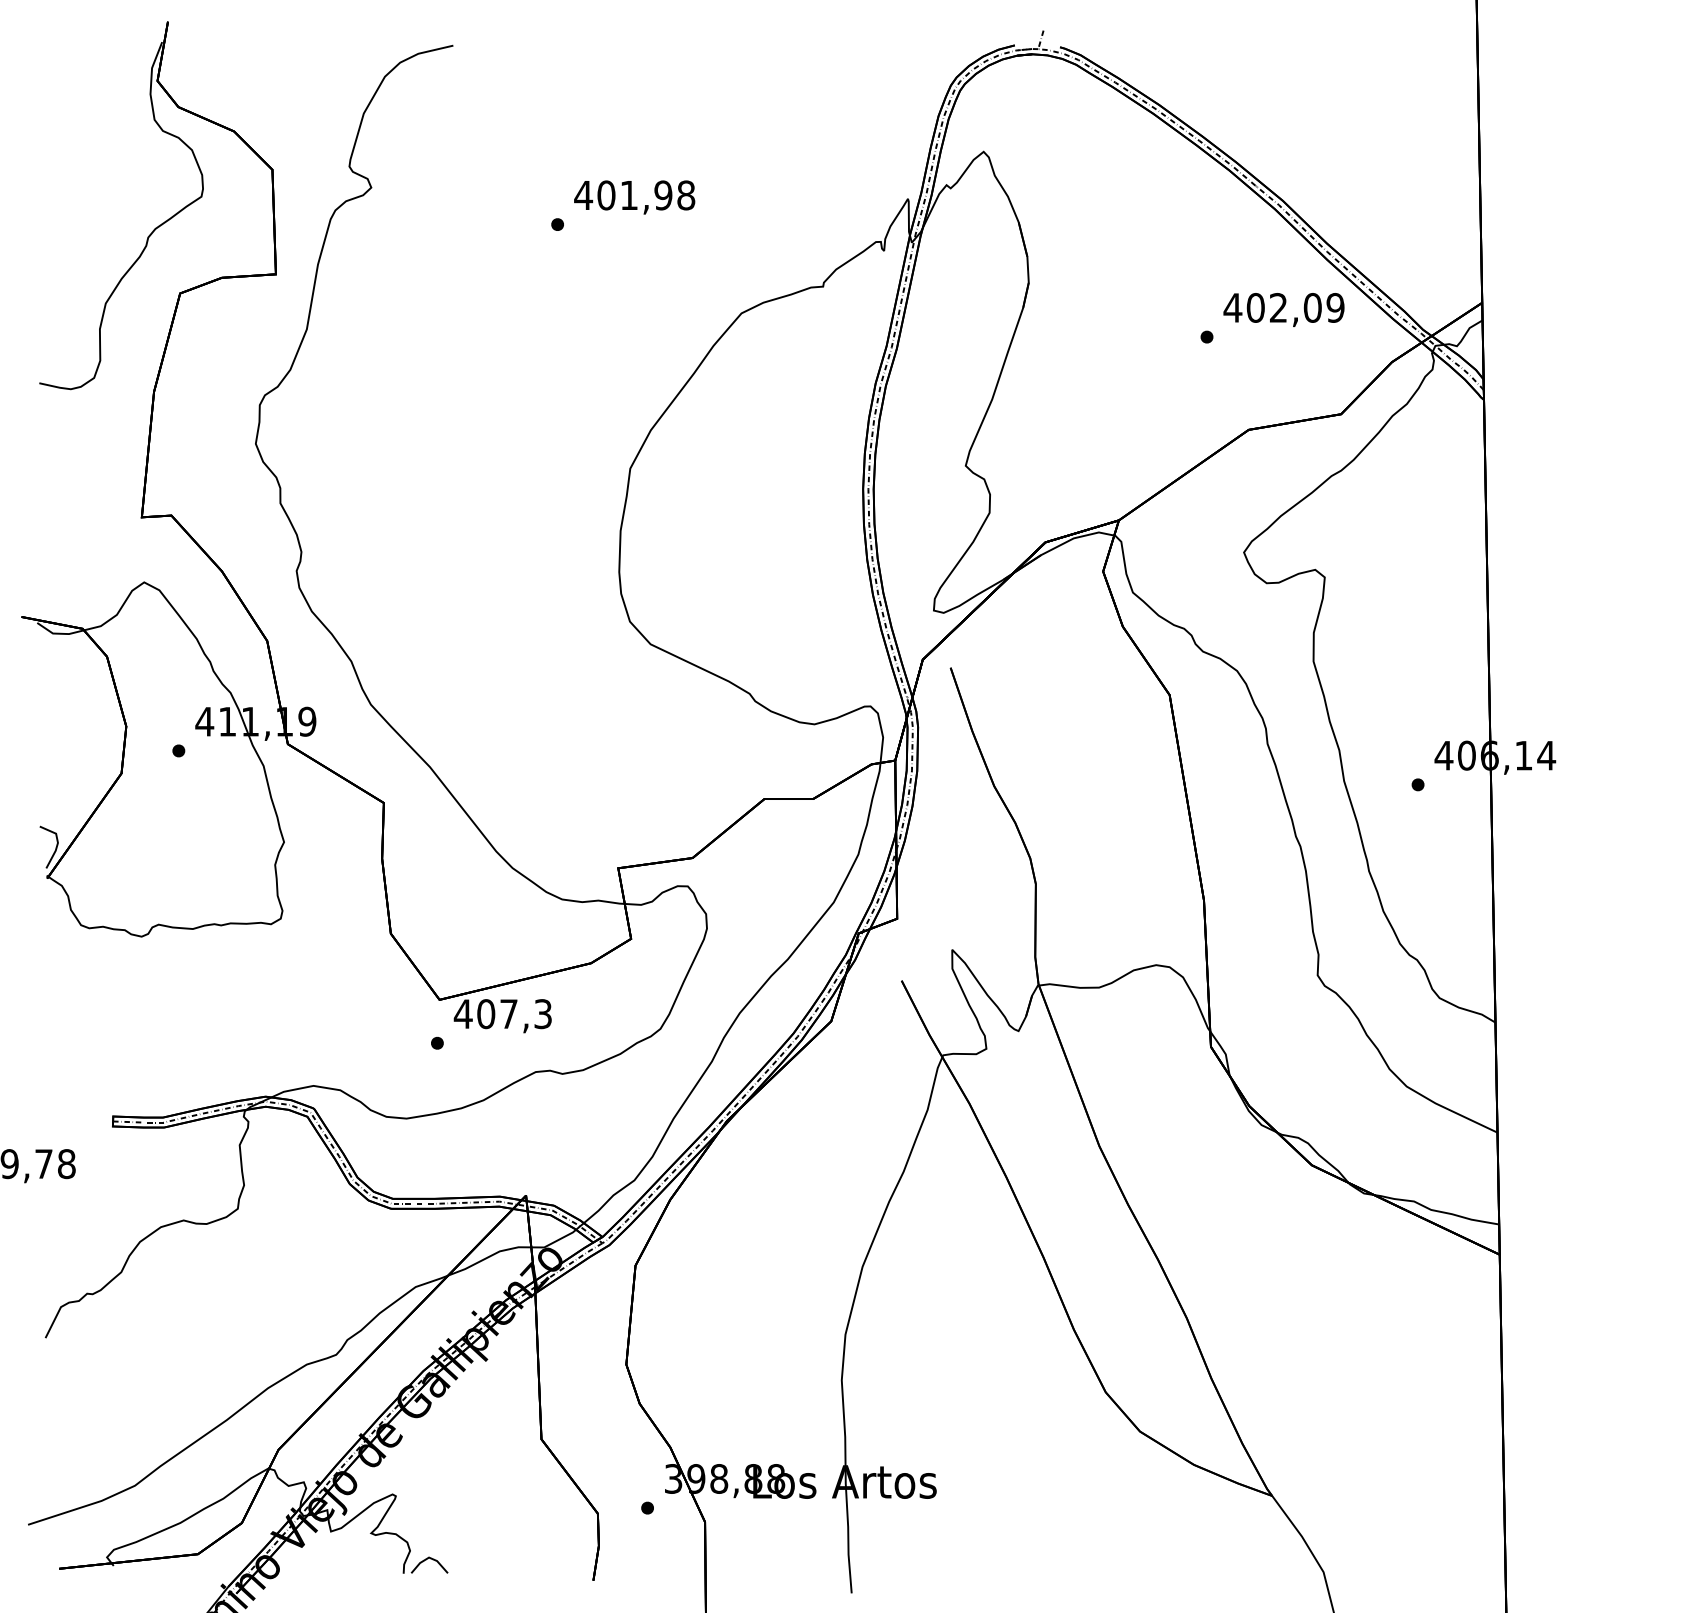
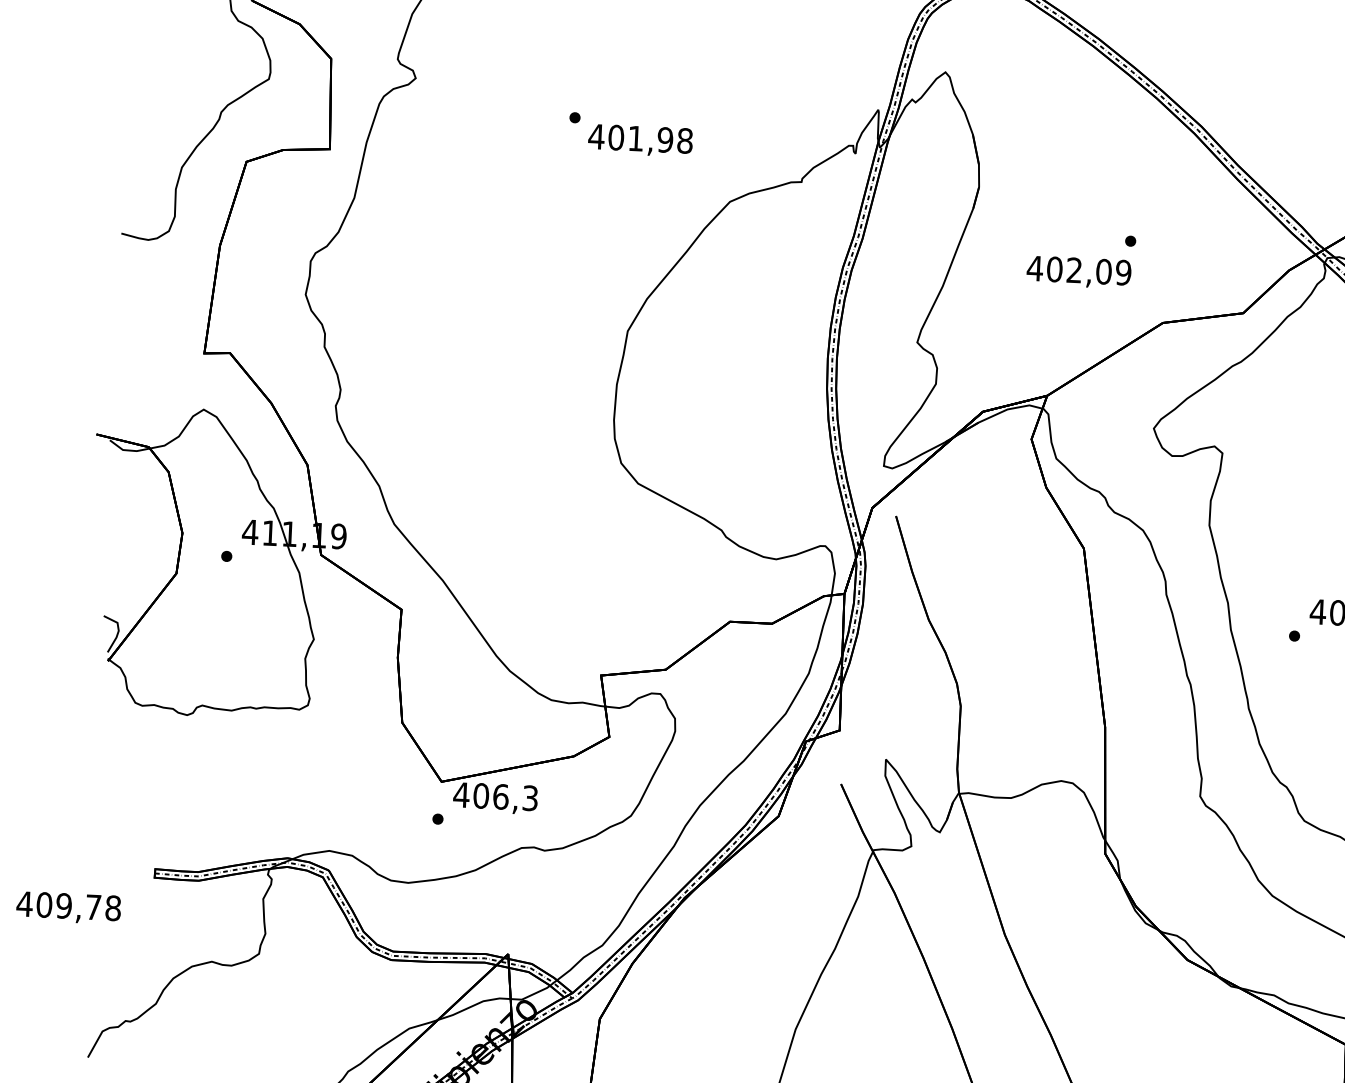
text: (634, 197) -> (640, 140), moved
text: (1283, 309) -> (1078, 271), moved
text: (509, 1014) -> (501, 797), 407,3 -> 406,3

